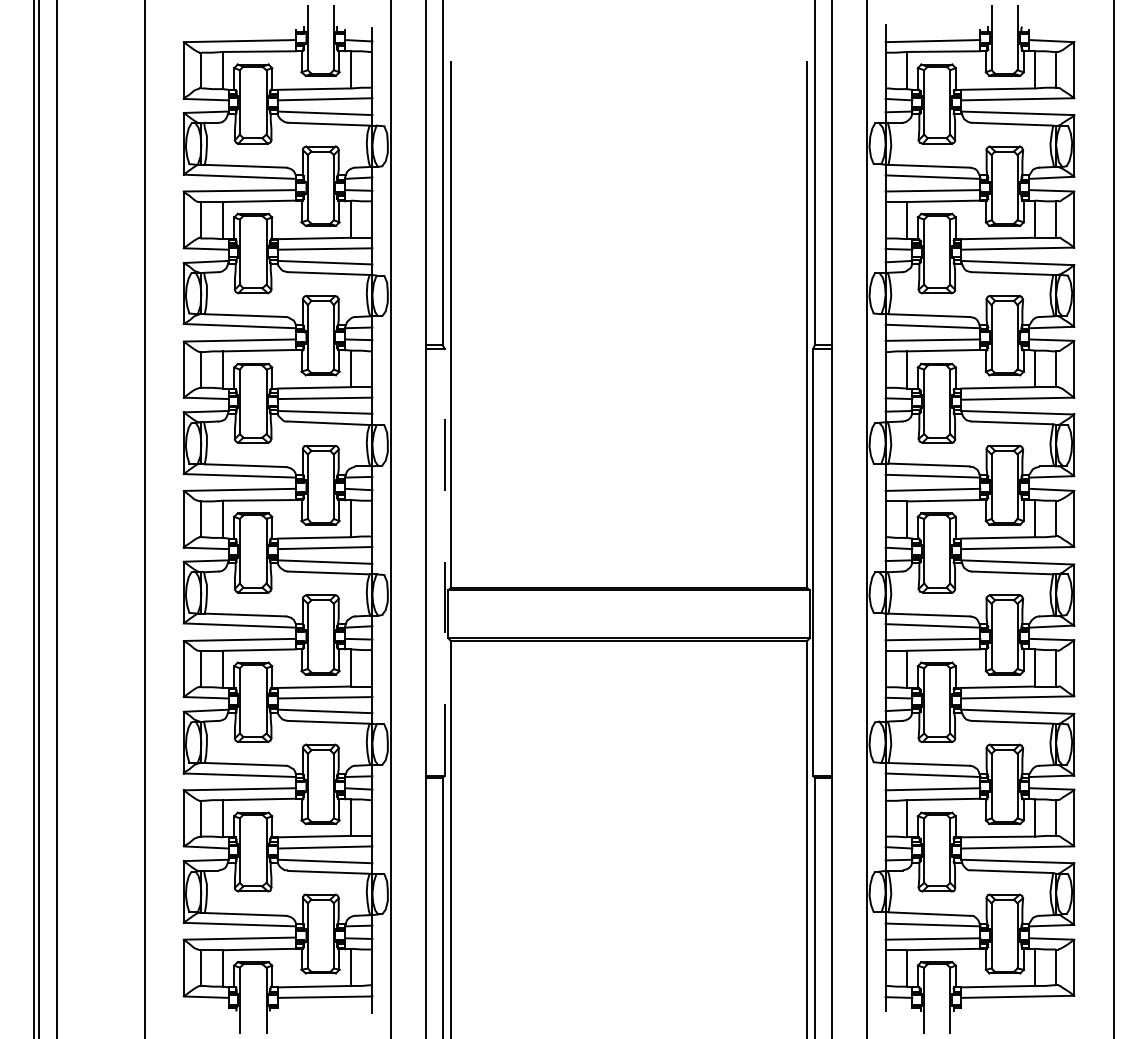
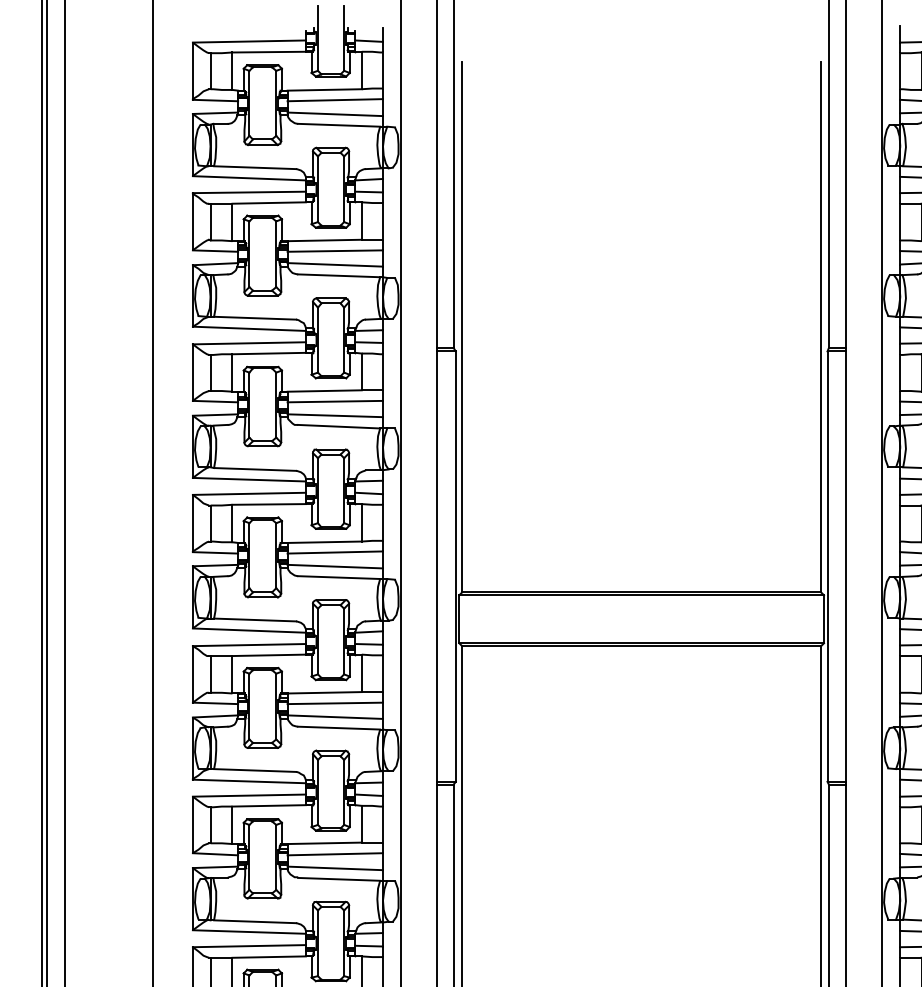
line: (444, 562) -> (455, 567), dashed -> solid

